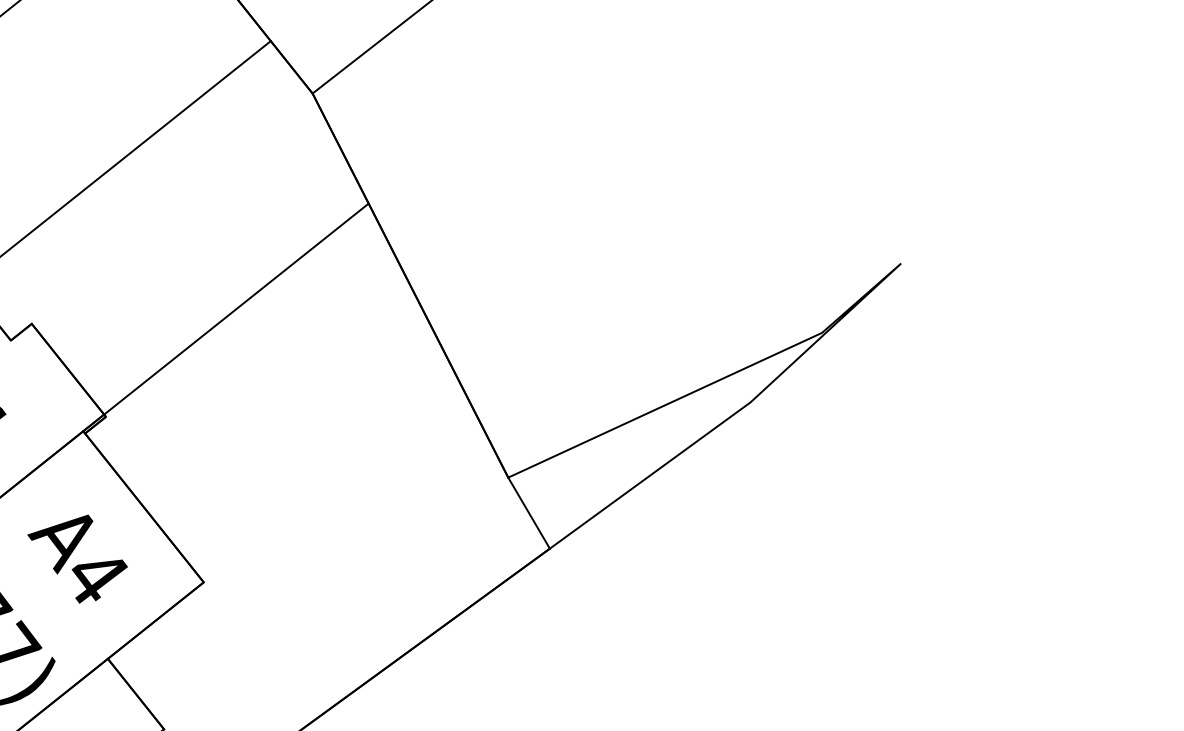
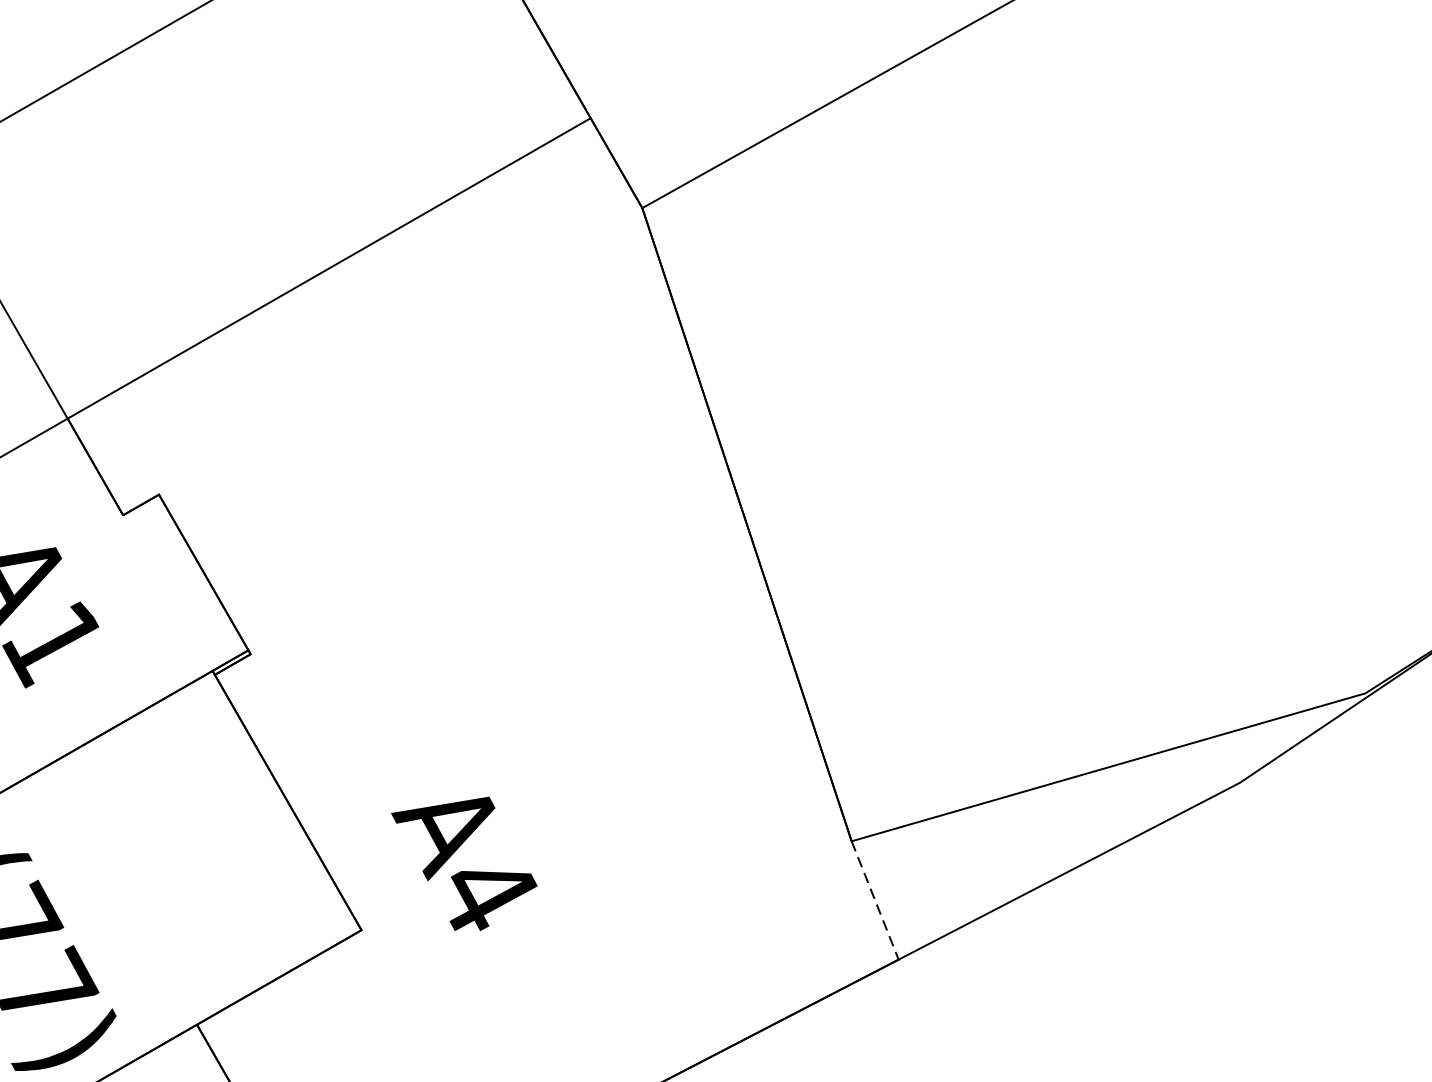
line: (236, 308) -> (475, 519), removed
line: (529, 513) -> (875, 901), solid -> dashed
text: (77, 558) -> (462, 861), moved

